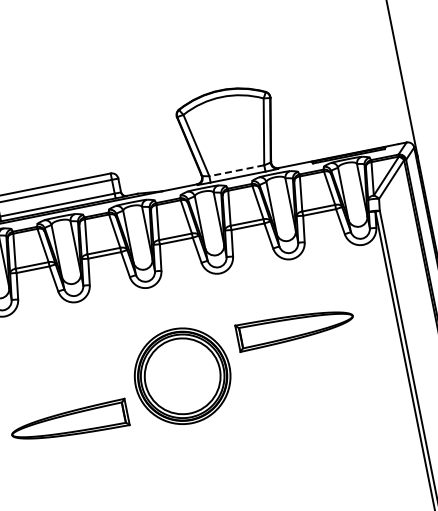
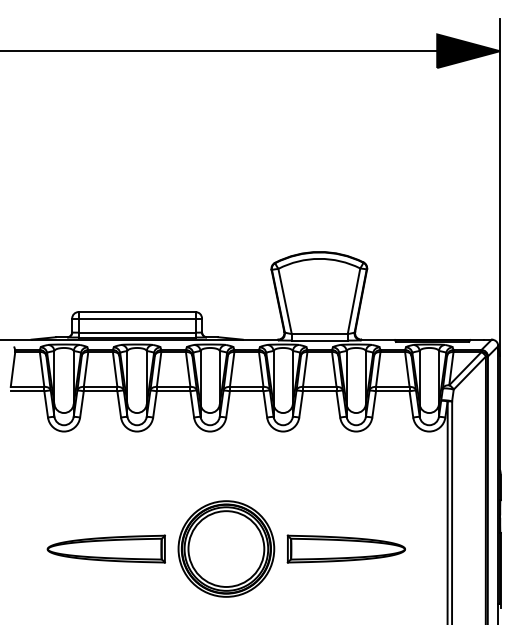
line: (236, 171) -> (319, 334), dashed -> solid
part: (294, 326) -> (345, 548), moved
part: (182, 375) -> (226, 548), moved

